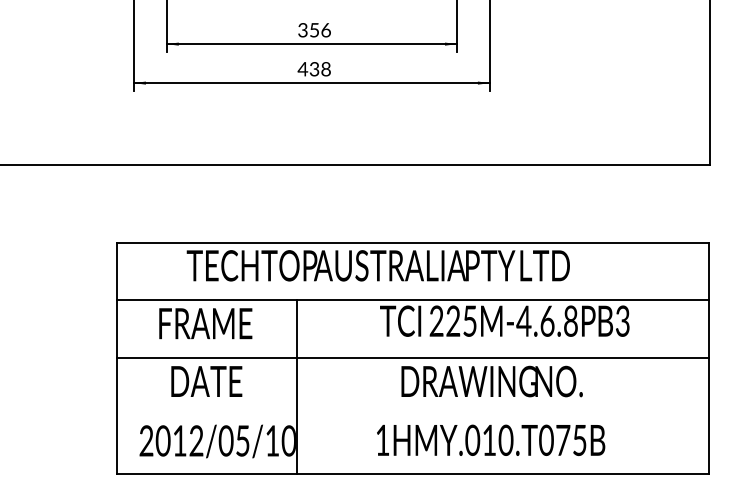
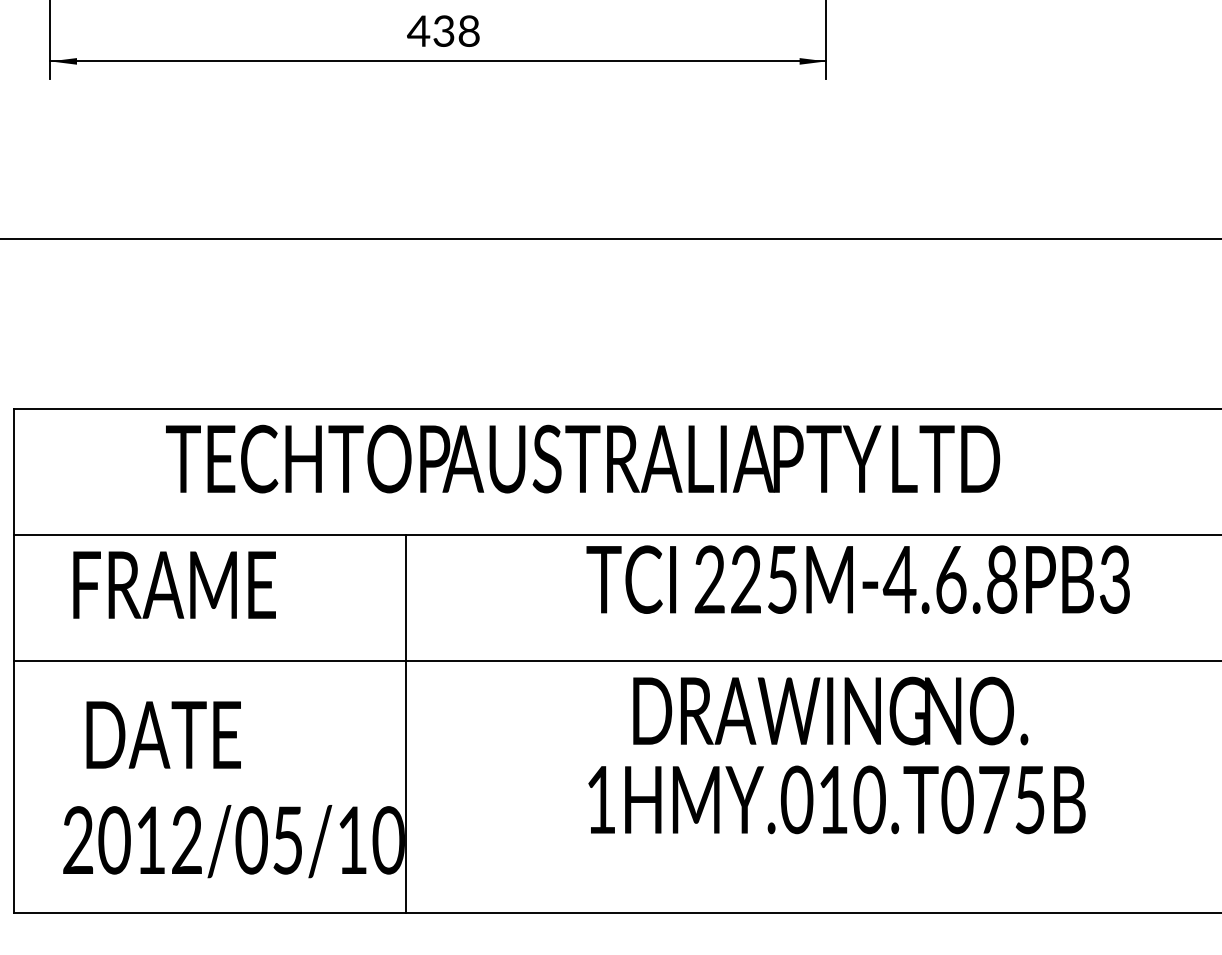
text: (205, 323) -> (173, 584), moved
text: (206, 381) -> (163, 734), moved
text: (491, 439) -> (837, 798), moved

